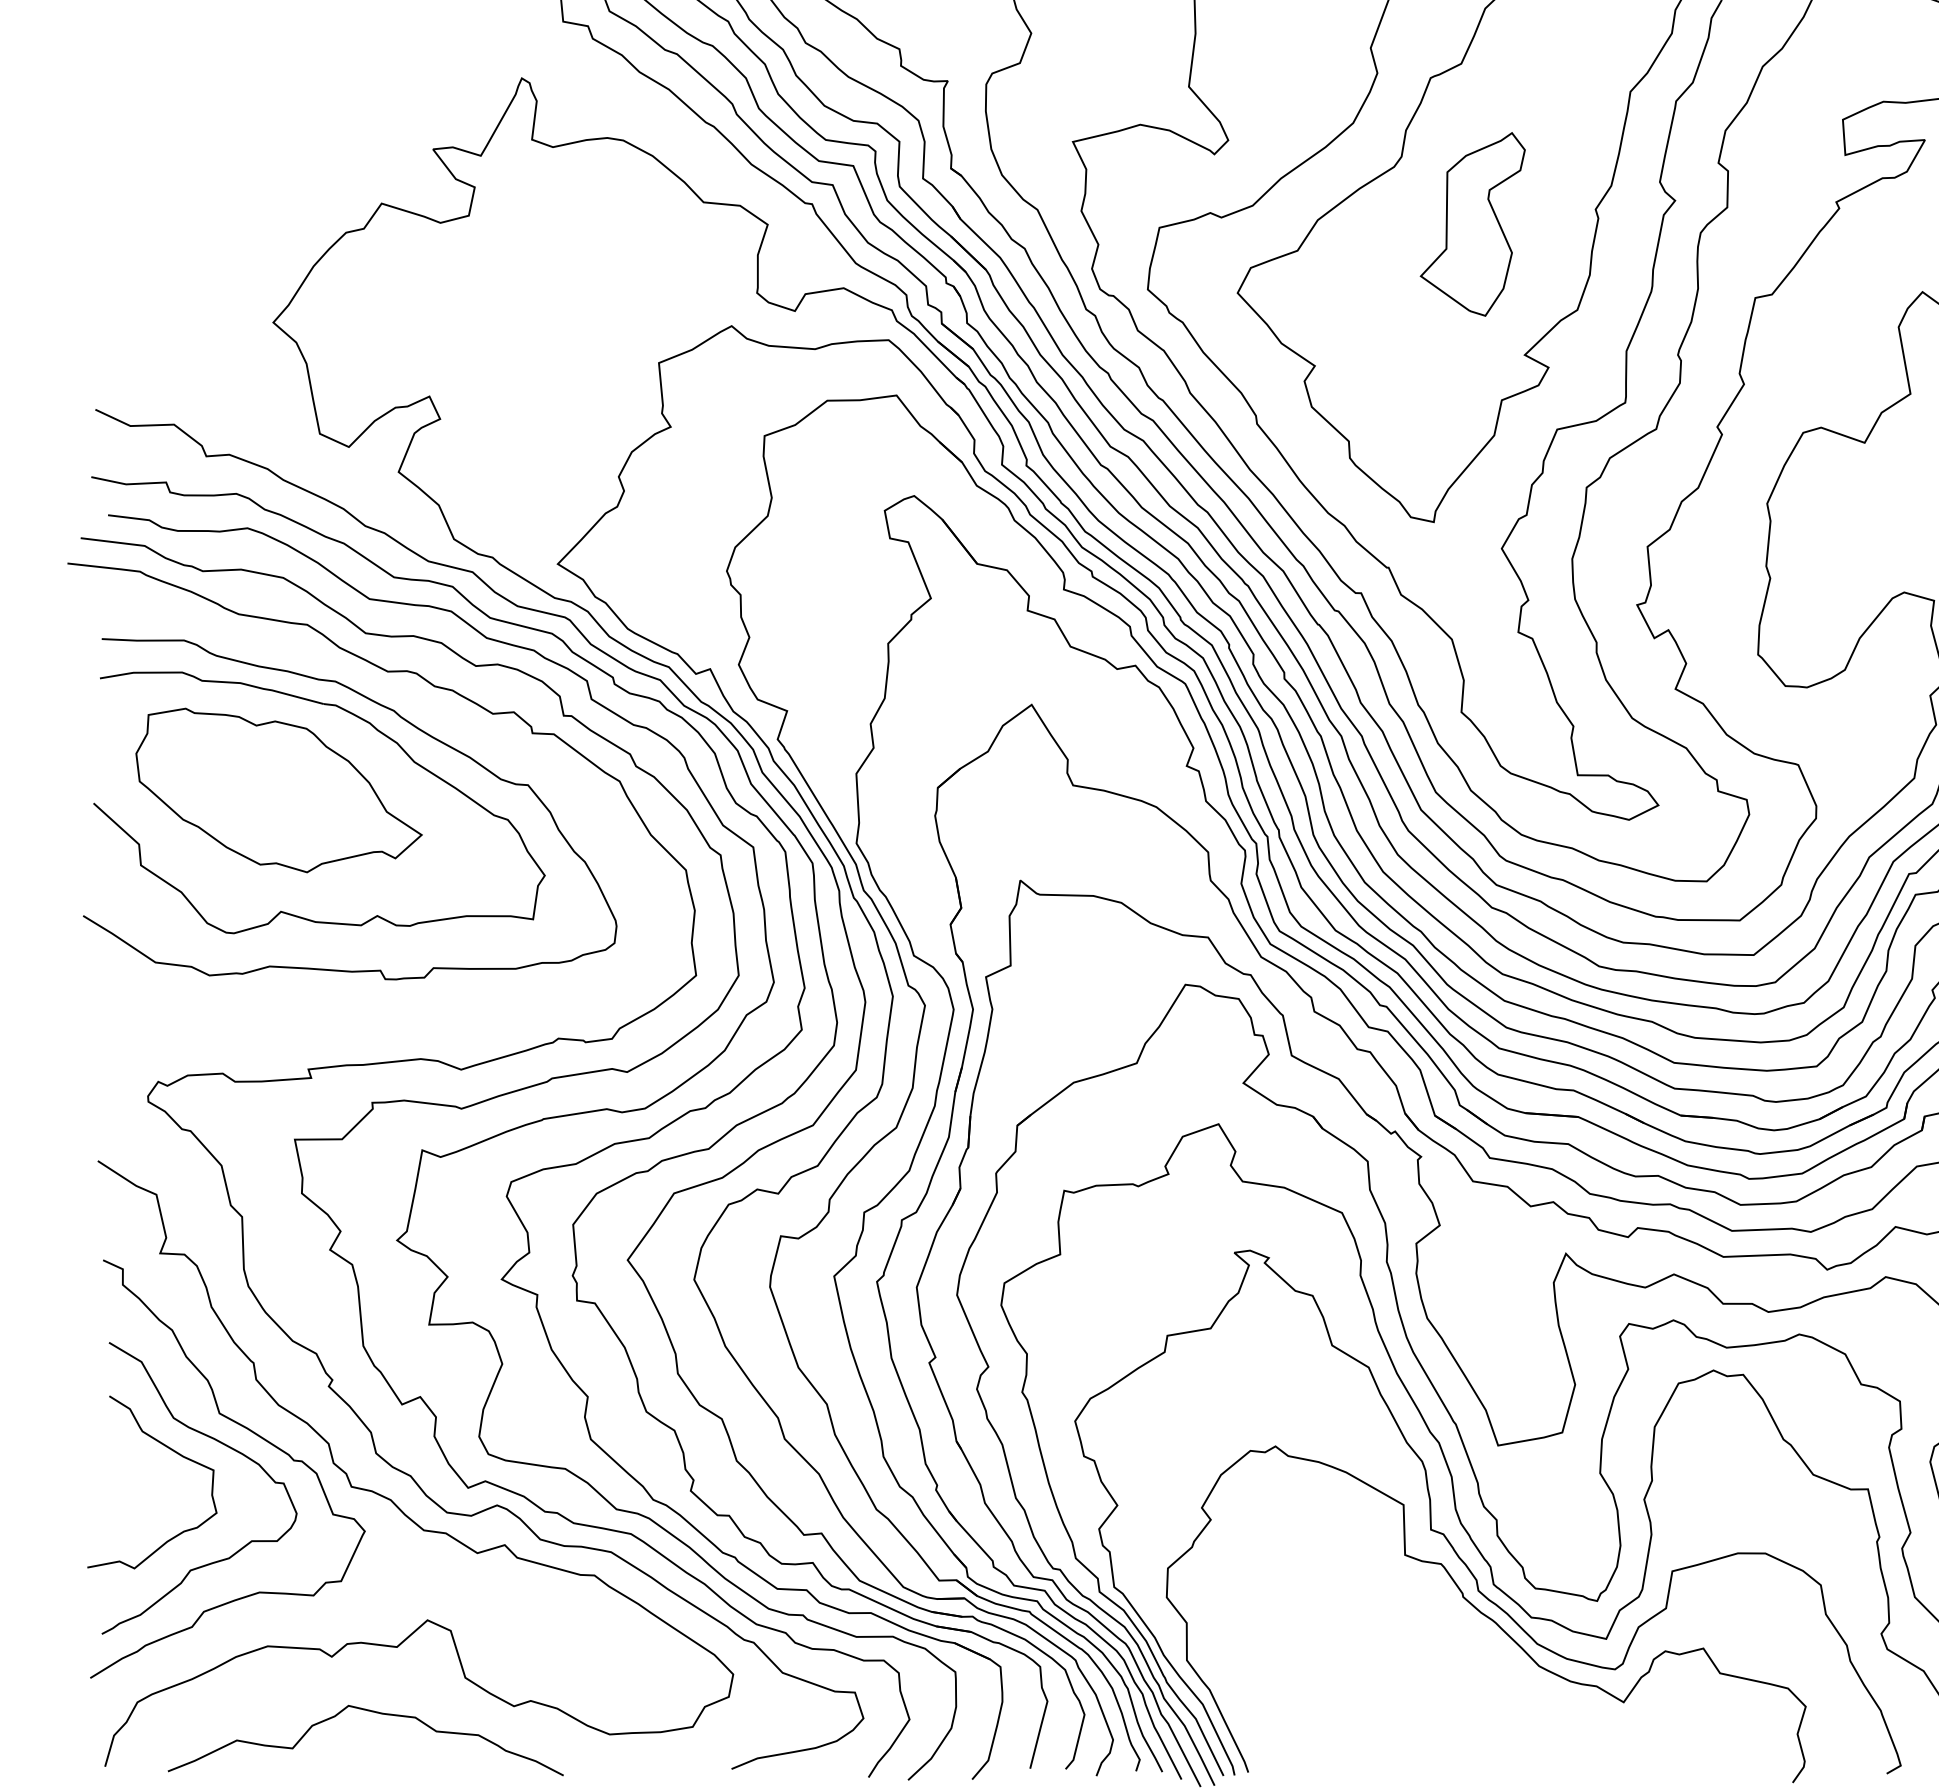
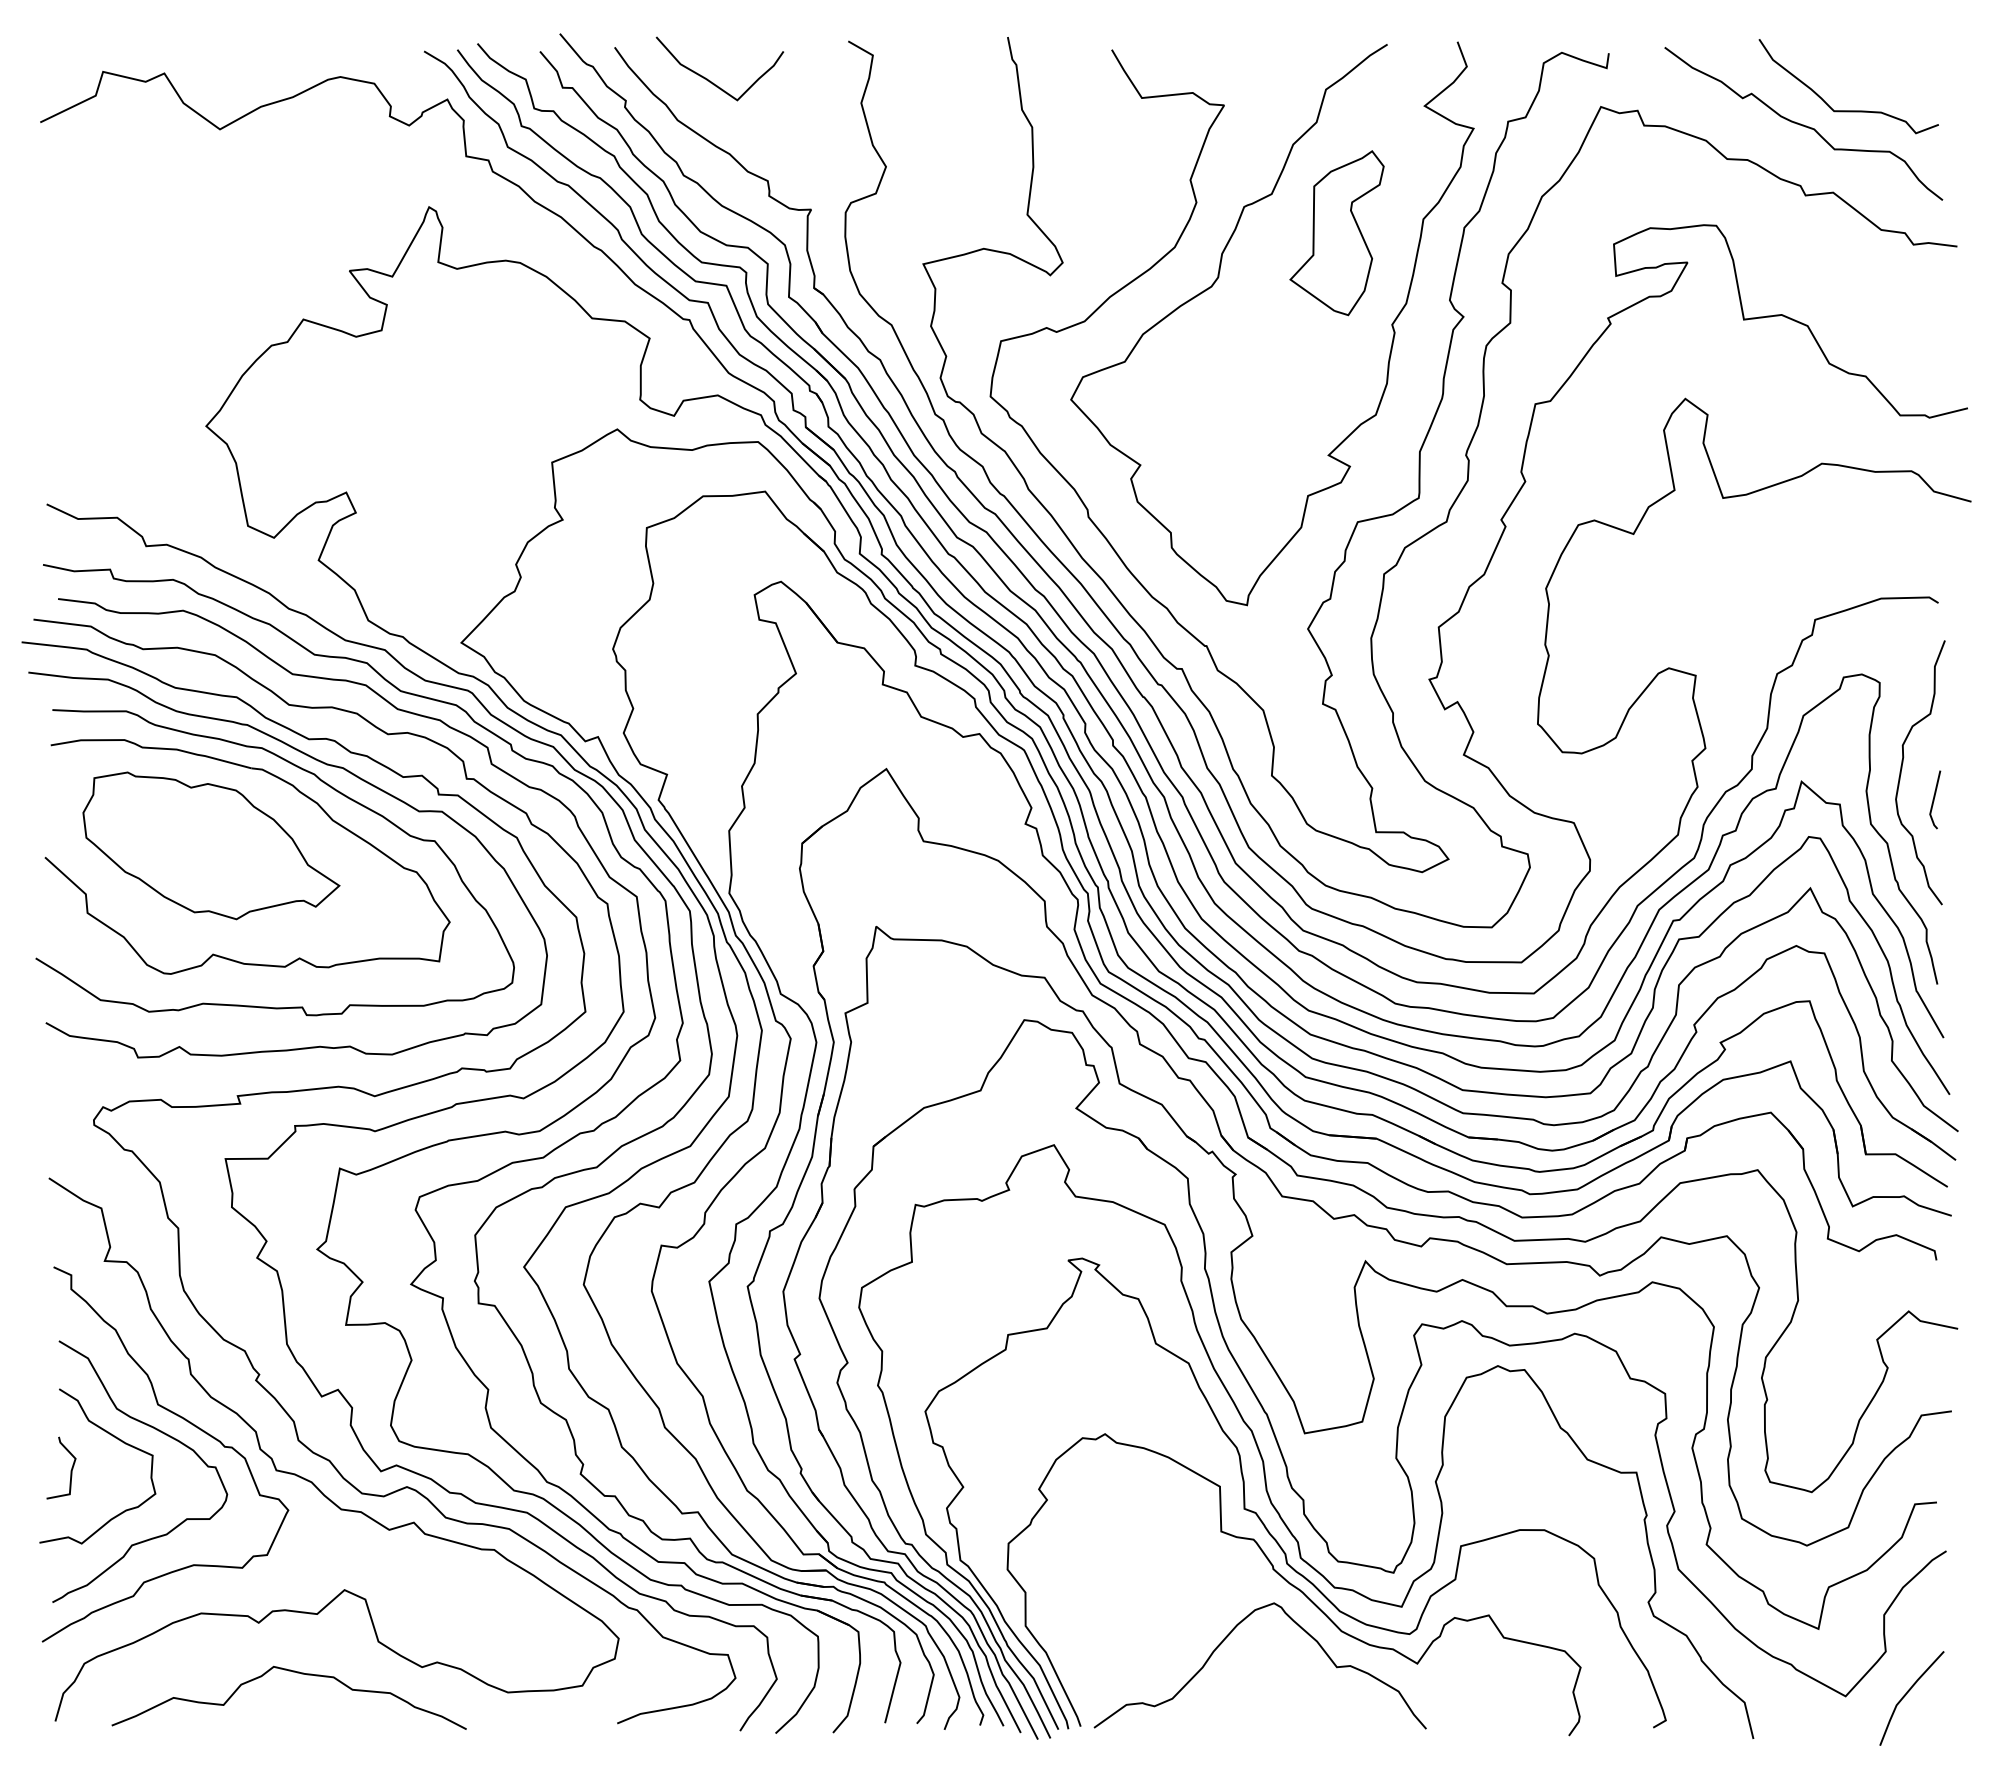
part: (1472, 224) -> (1336, 233), moved
curve: (407, 700) -> (326, 765), added
curve: (121, 1486) -> (70, 1470), added
curve: (1414, 1670) -> (1229, 1635), added

